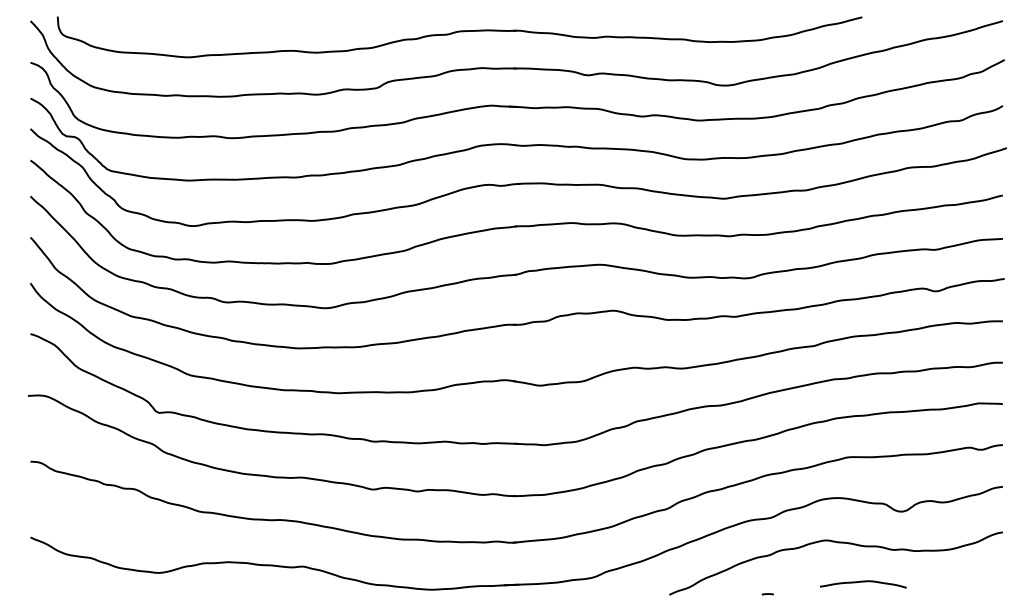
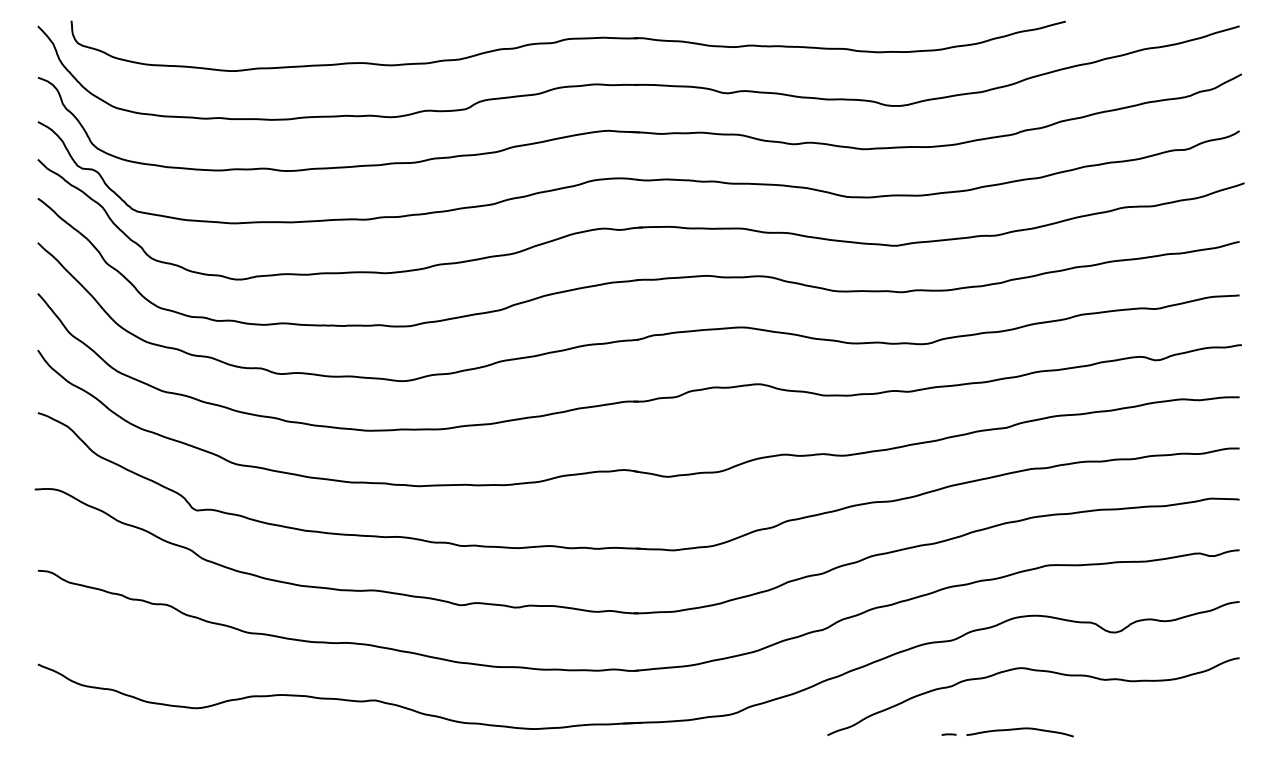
curve: (863, 582) -> (1020, 729), moved

